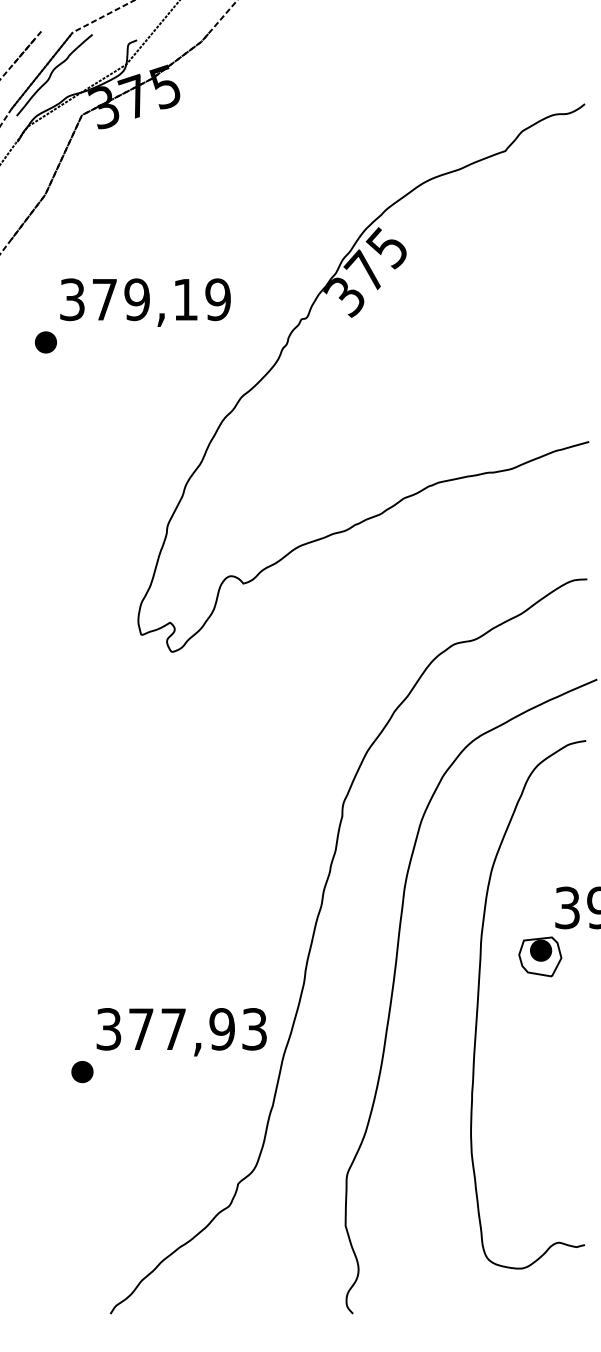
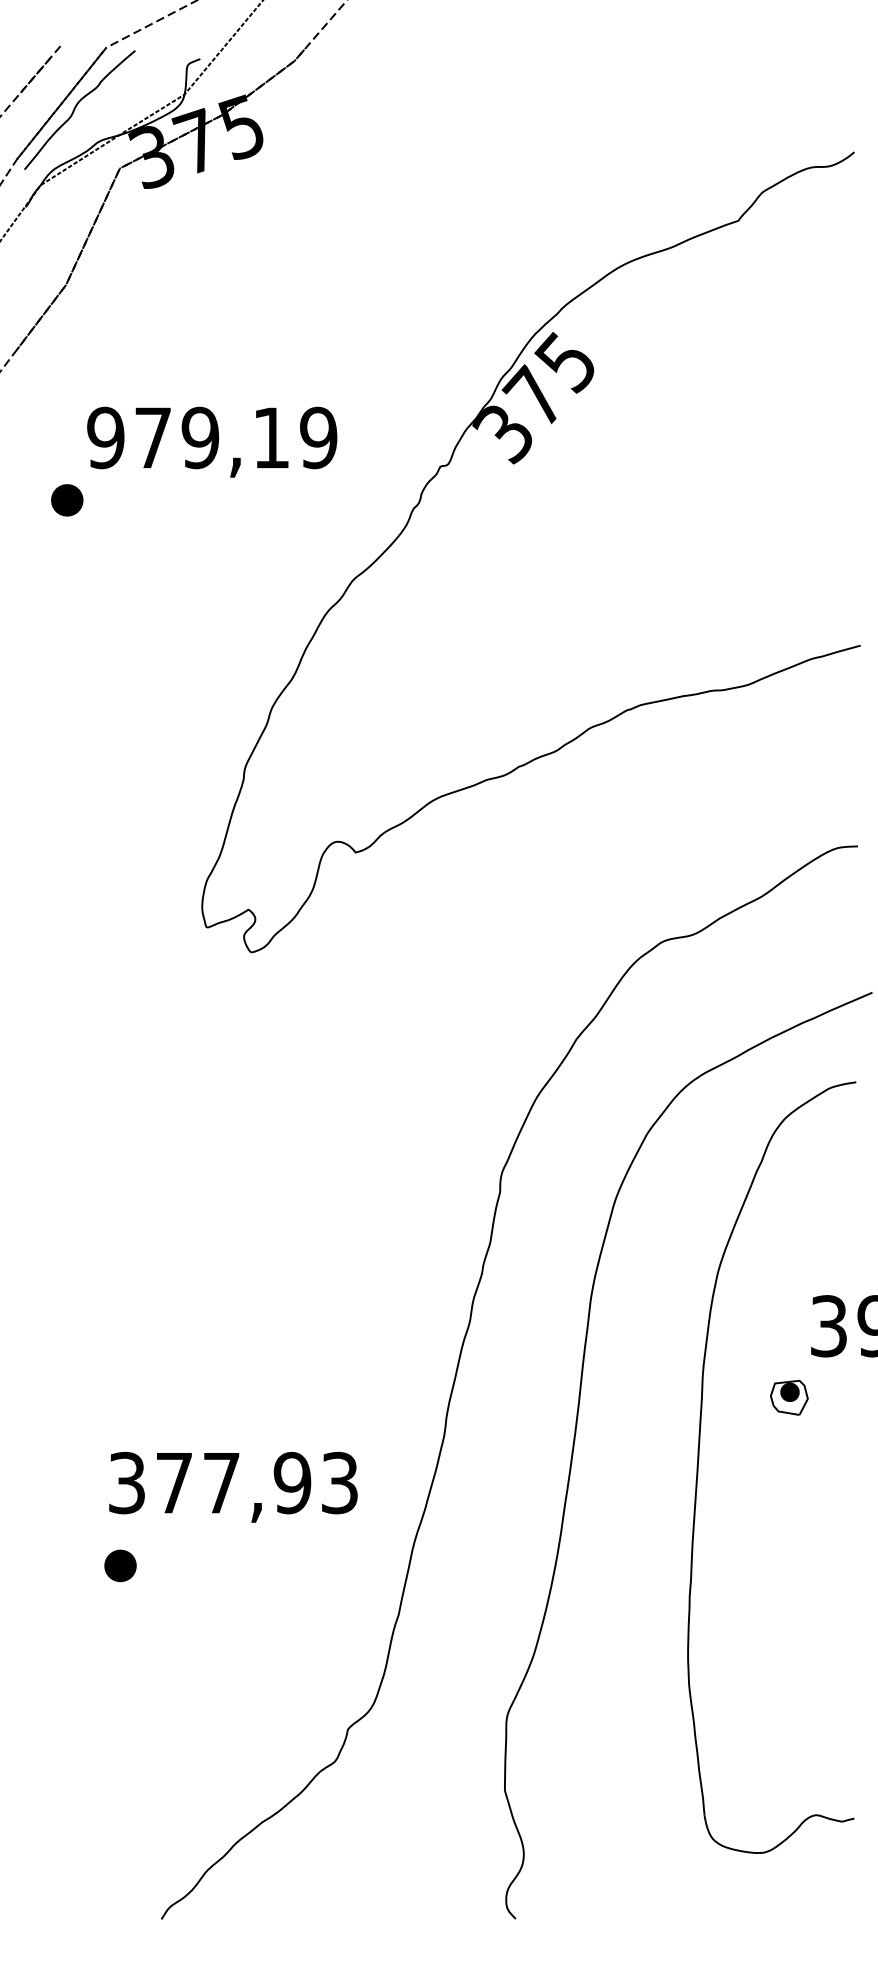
text: (72, 299) -> (106, 437), 379,19 -> 979,19
part: (540, 956) -> (789, 1397), size x0.6
text: (181, 1032) -> (233, 1487), moved

